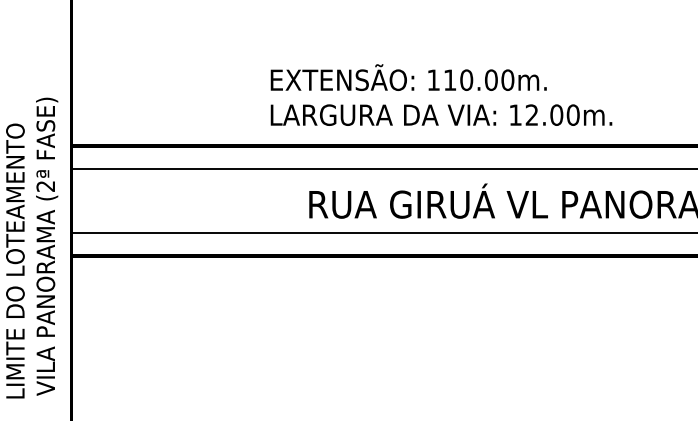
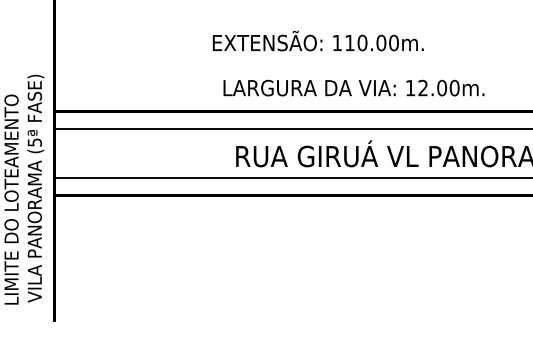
text: (408, 77) -> (318, 40), moved
text: (441, 114) -> (354, 87), moved
text: (45, 186) -> (34, 142), (2ª -> (5ª

